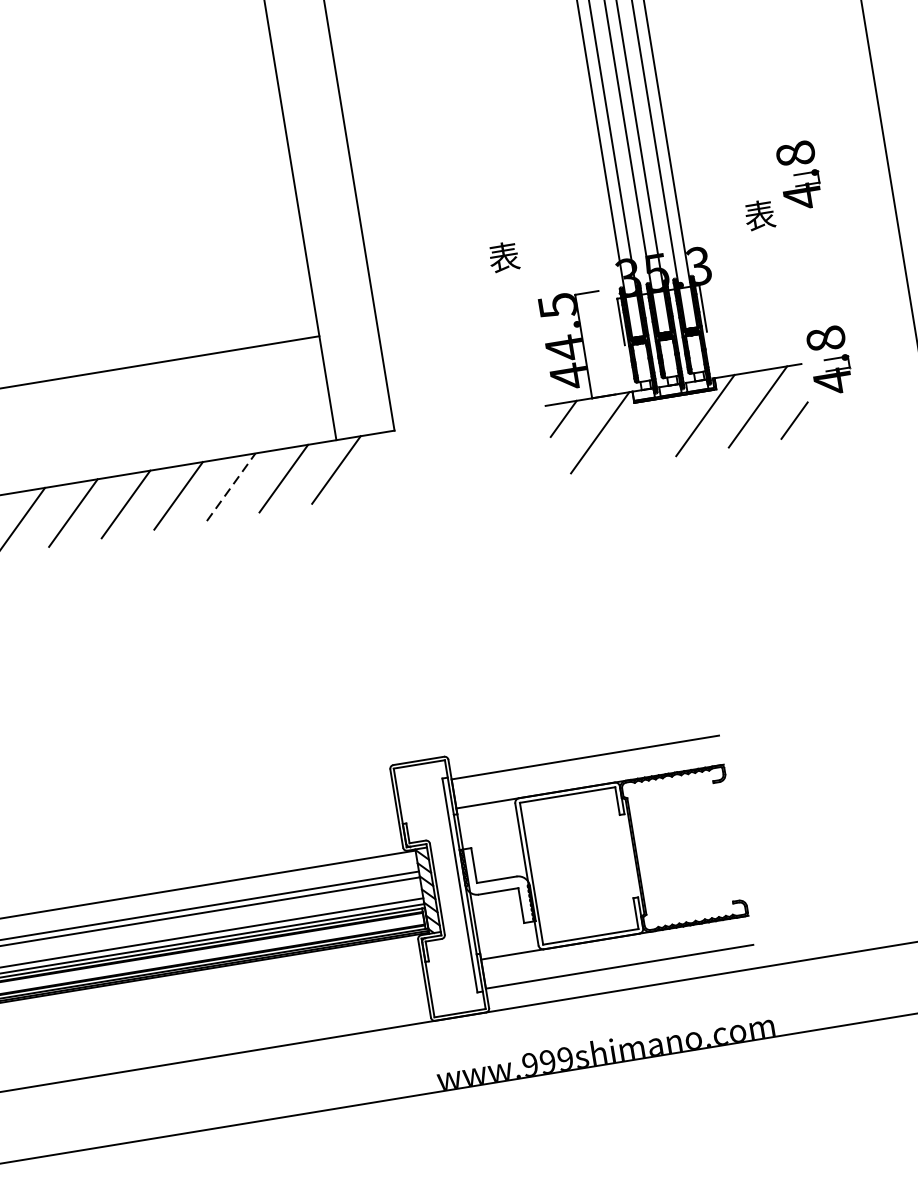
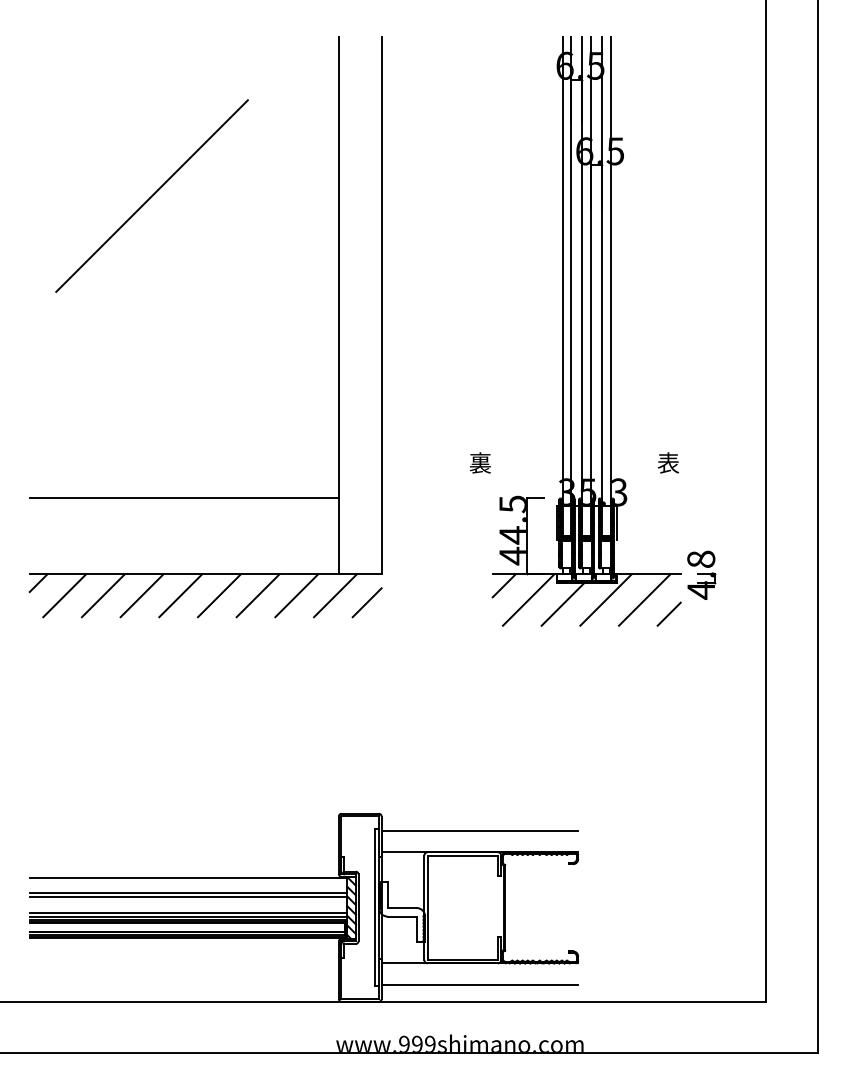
part: (799, 174) -> (701, 438), removed
text: (502, 257) -> (479, 463), 表 -> 裏
line: (647, 429) -> (562, 603), added
line: (380, 472) -> (366, 602), added
line: (231, 486) -> (258, 595), dashed -> solid

